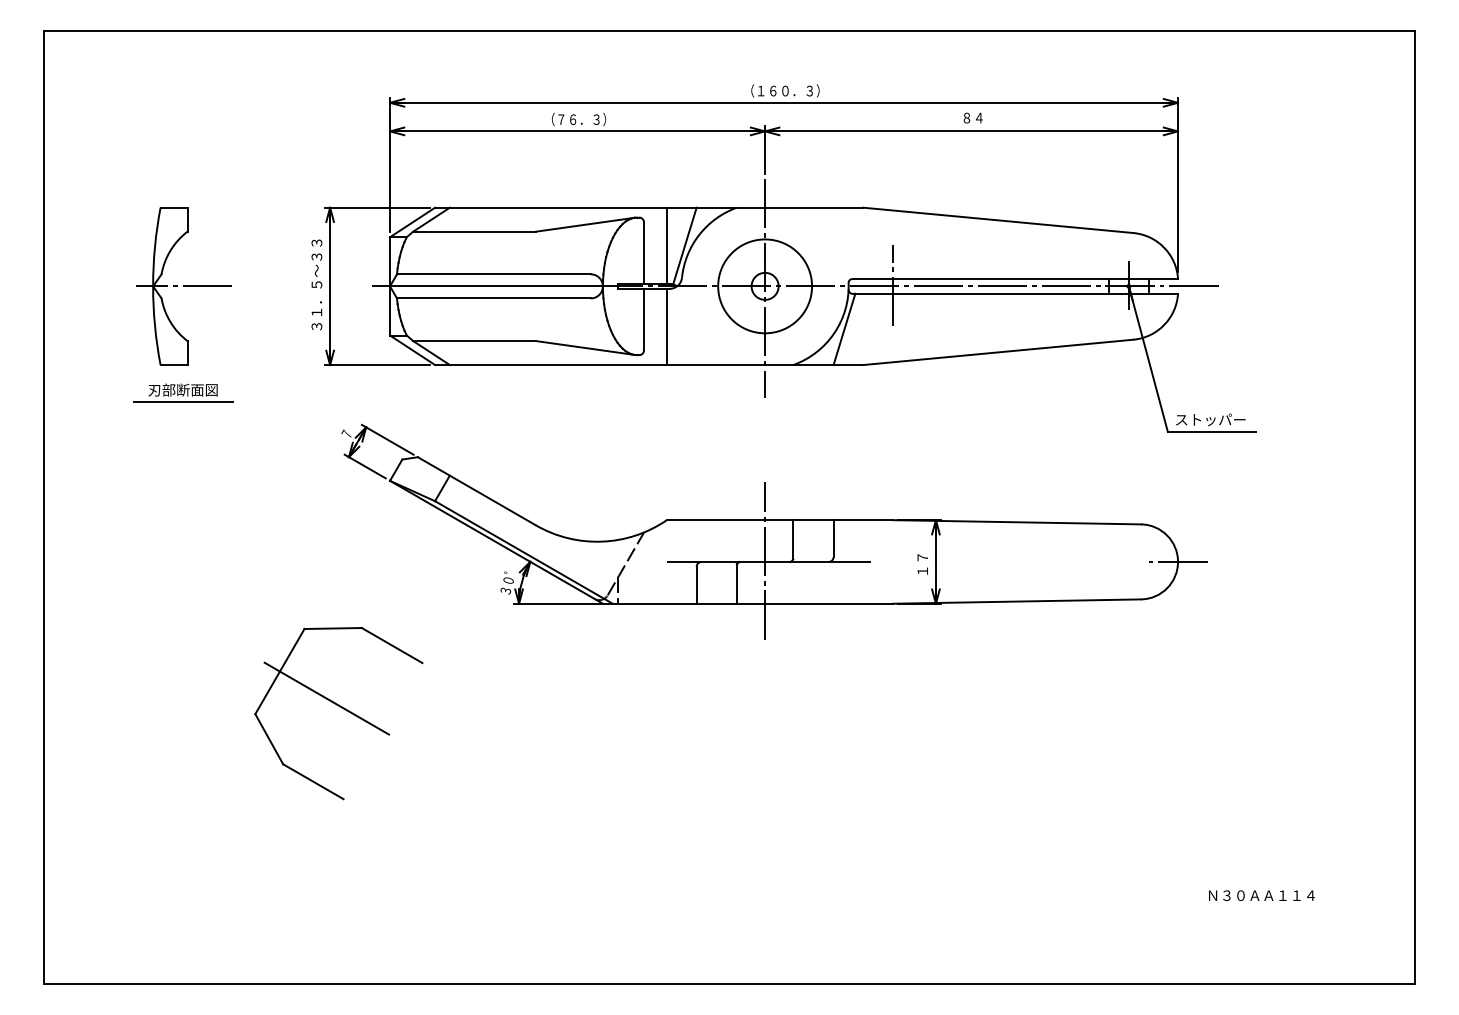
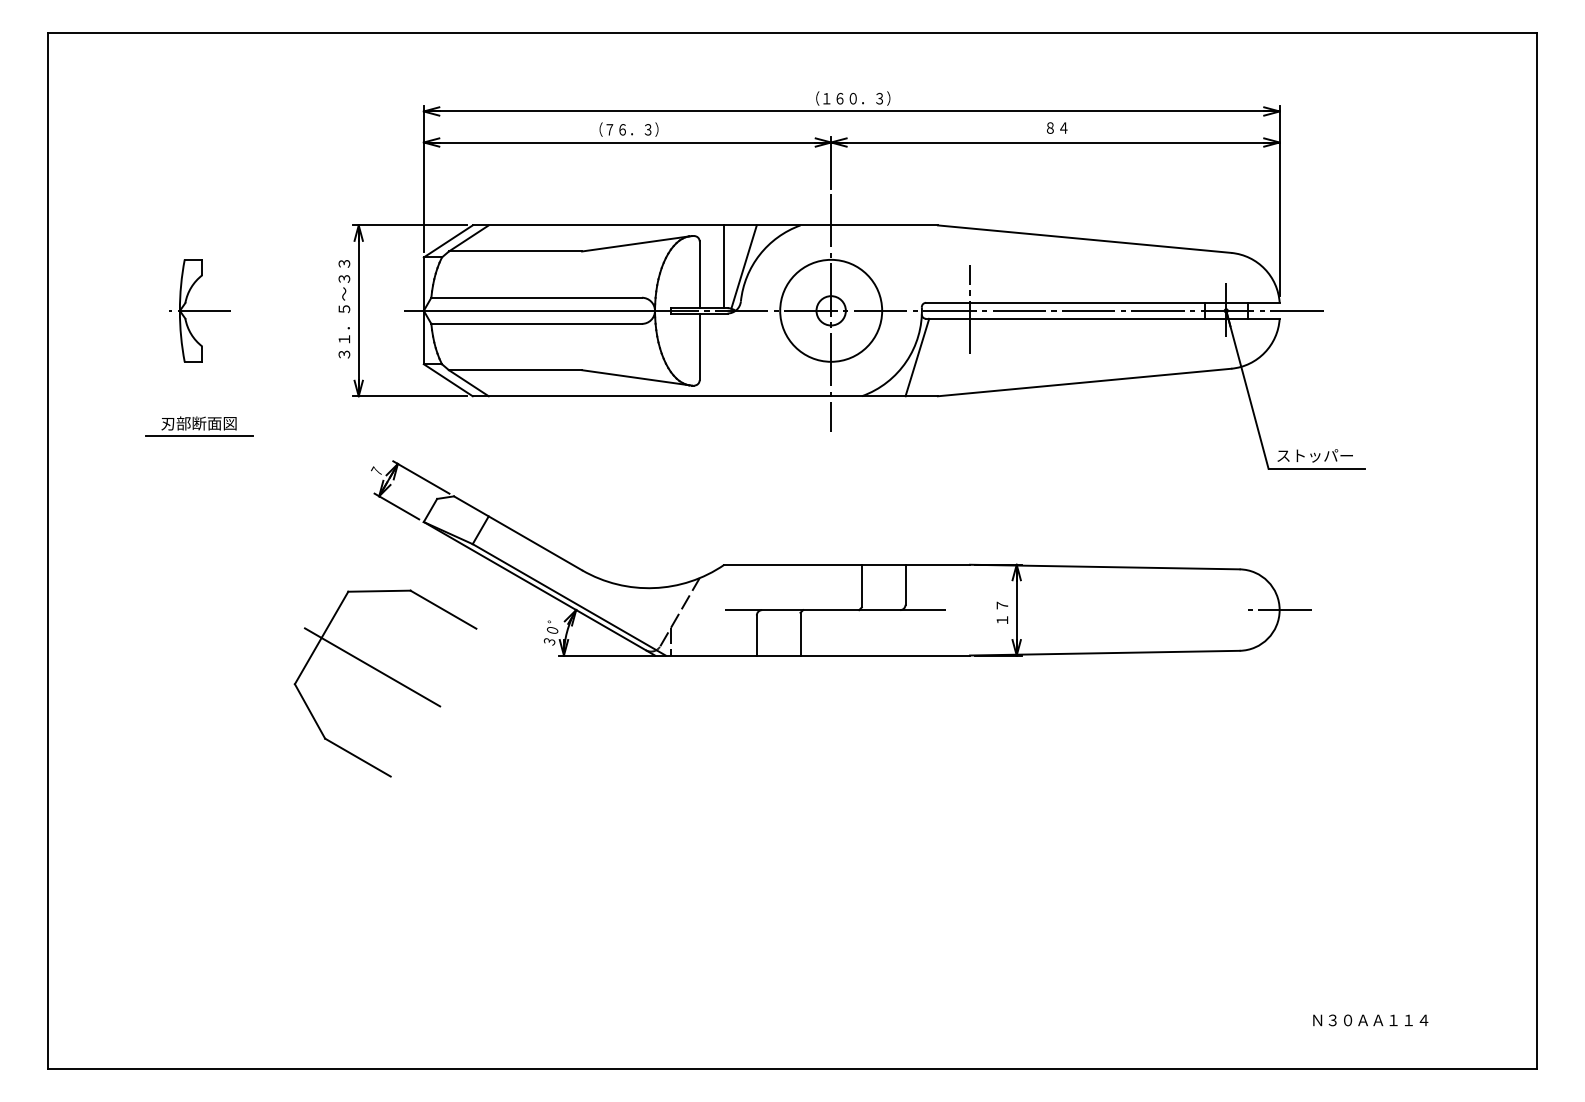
part: (183, 286) -> (199, 310), size x0.6
line: (666, 326) -> (724, 354), removed
line: (765, 560) -> (831, 608), removed
part: (338, 713) -> (385, 683), moved
text: (1261, 895) -> (1370, 1020), moved

